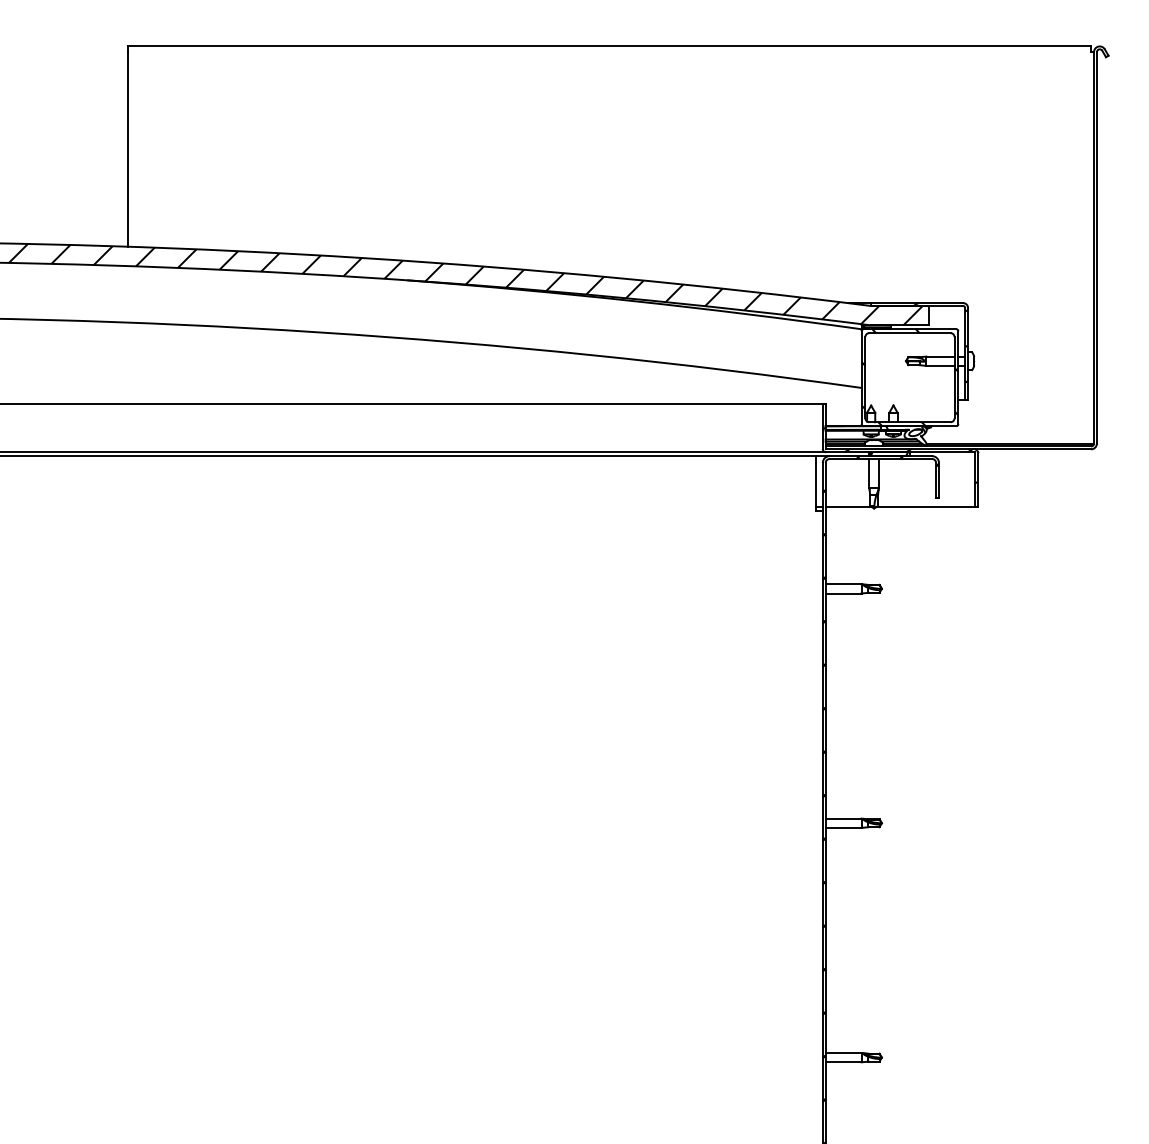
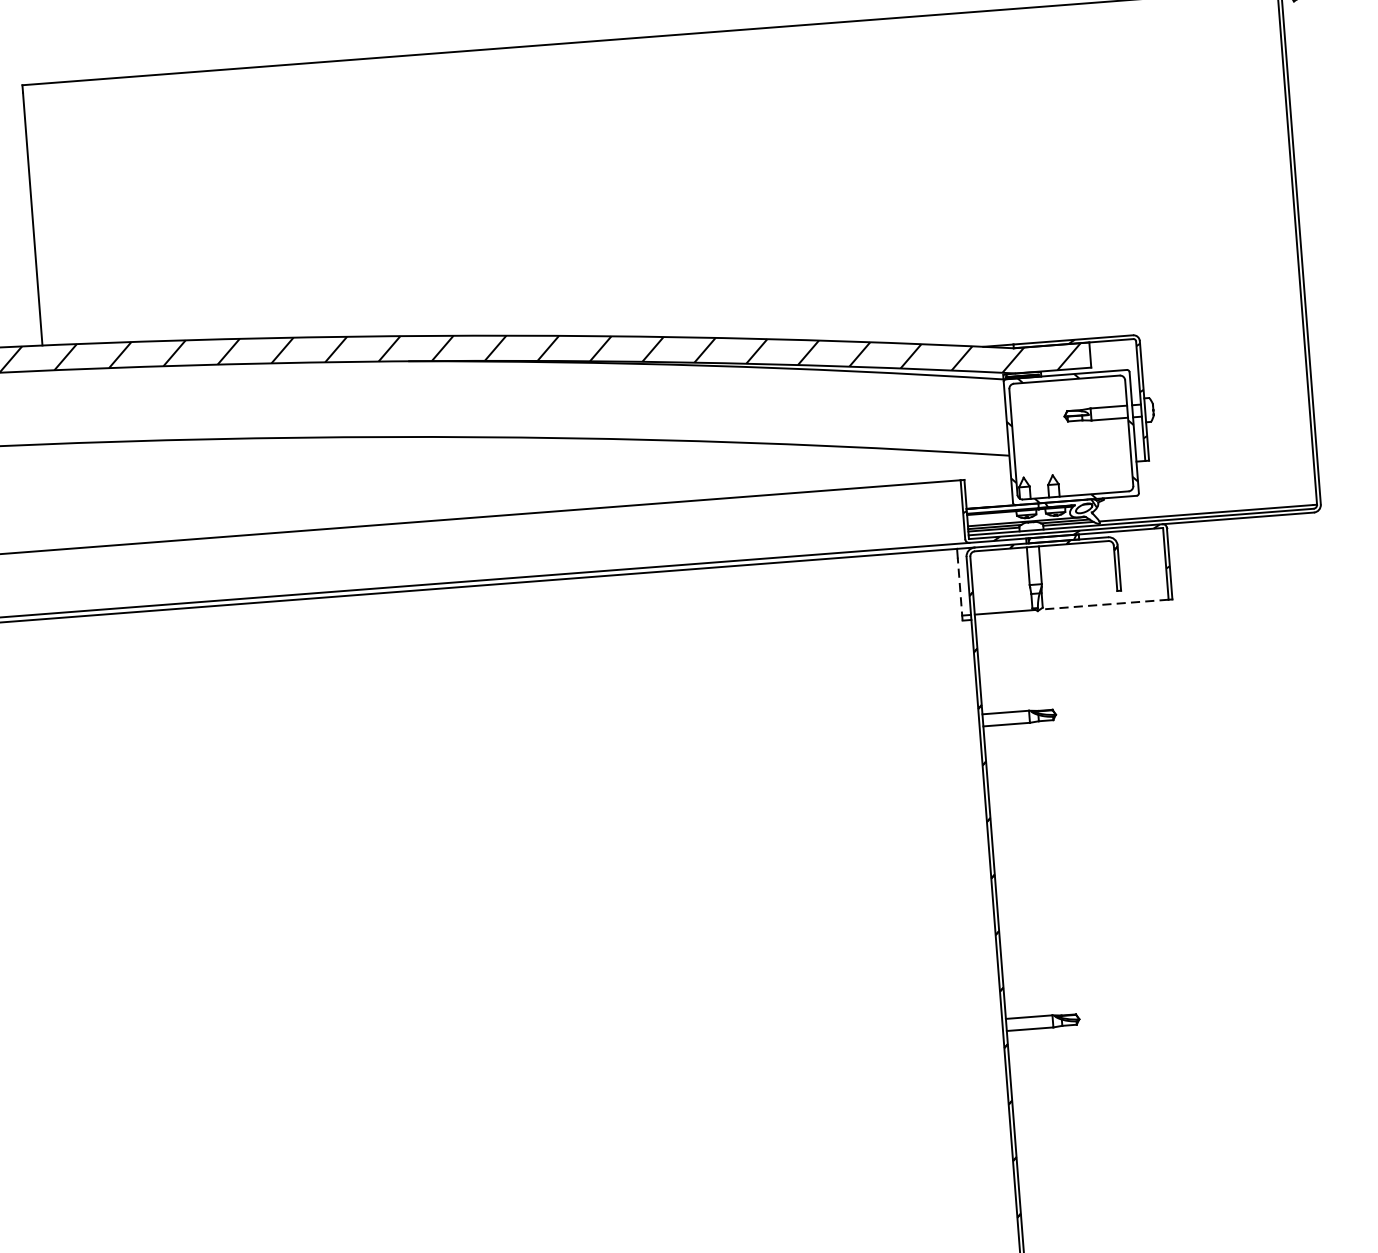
line: (816, 486) -> (960, 588), solid -> dashed
line: (925, 507) -> (1104, 604), solid -> dashed

